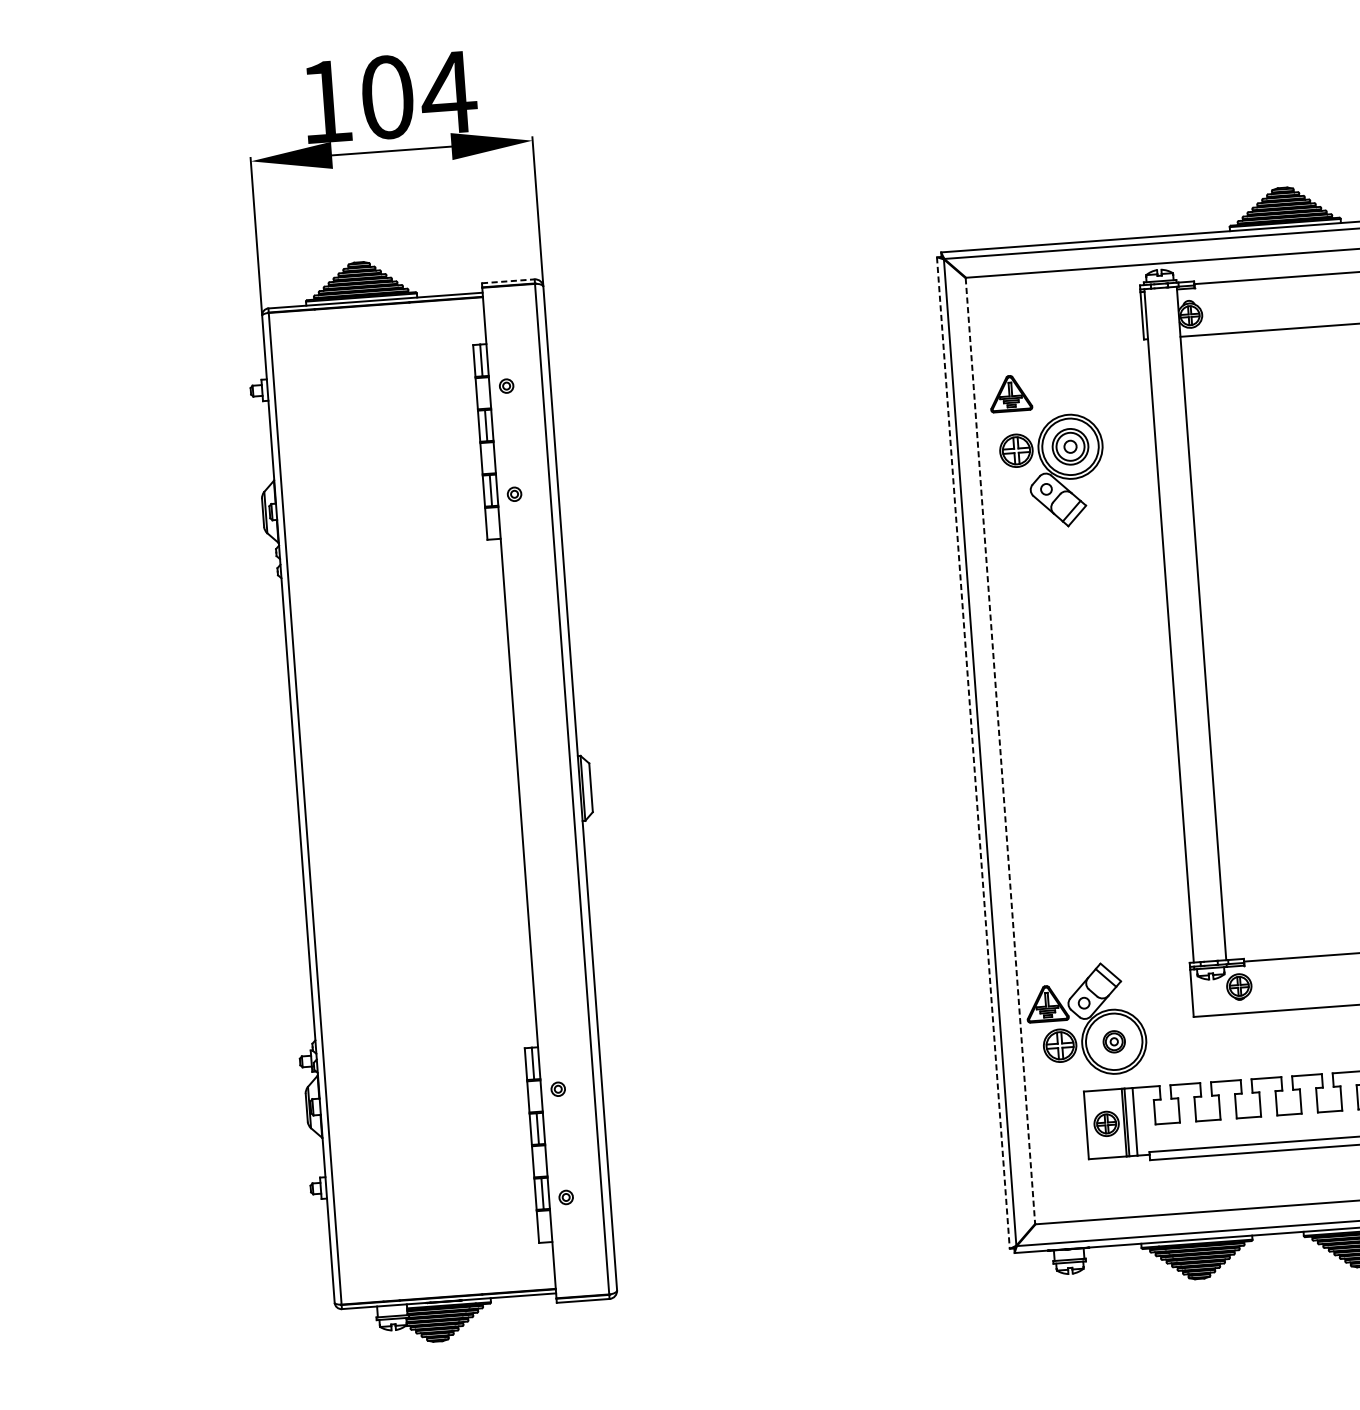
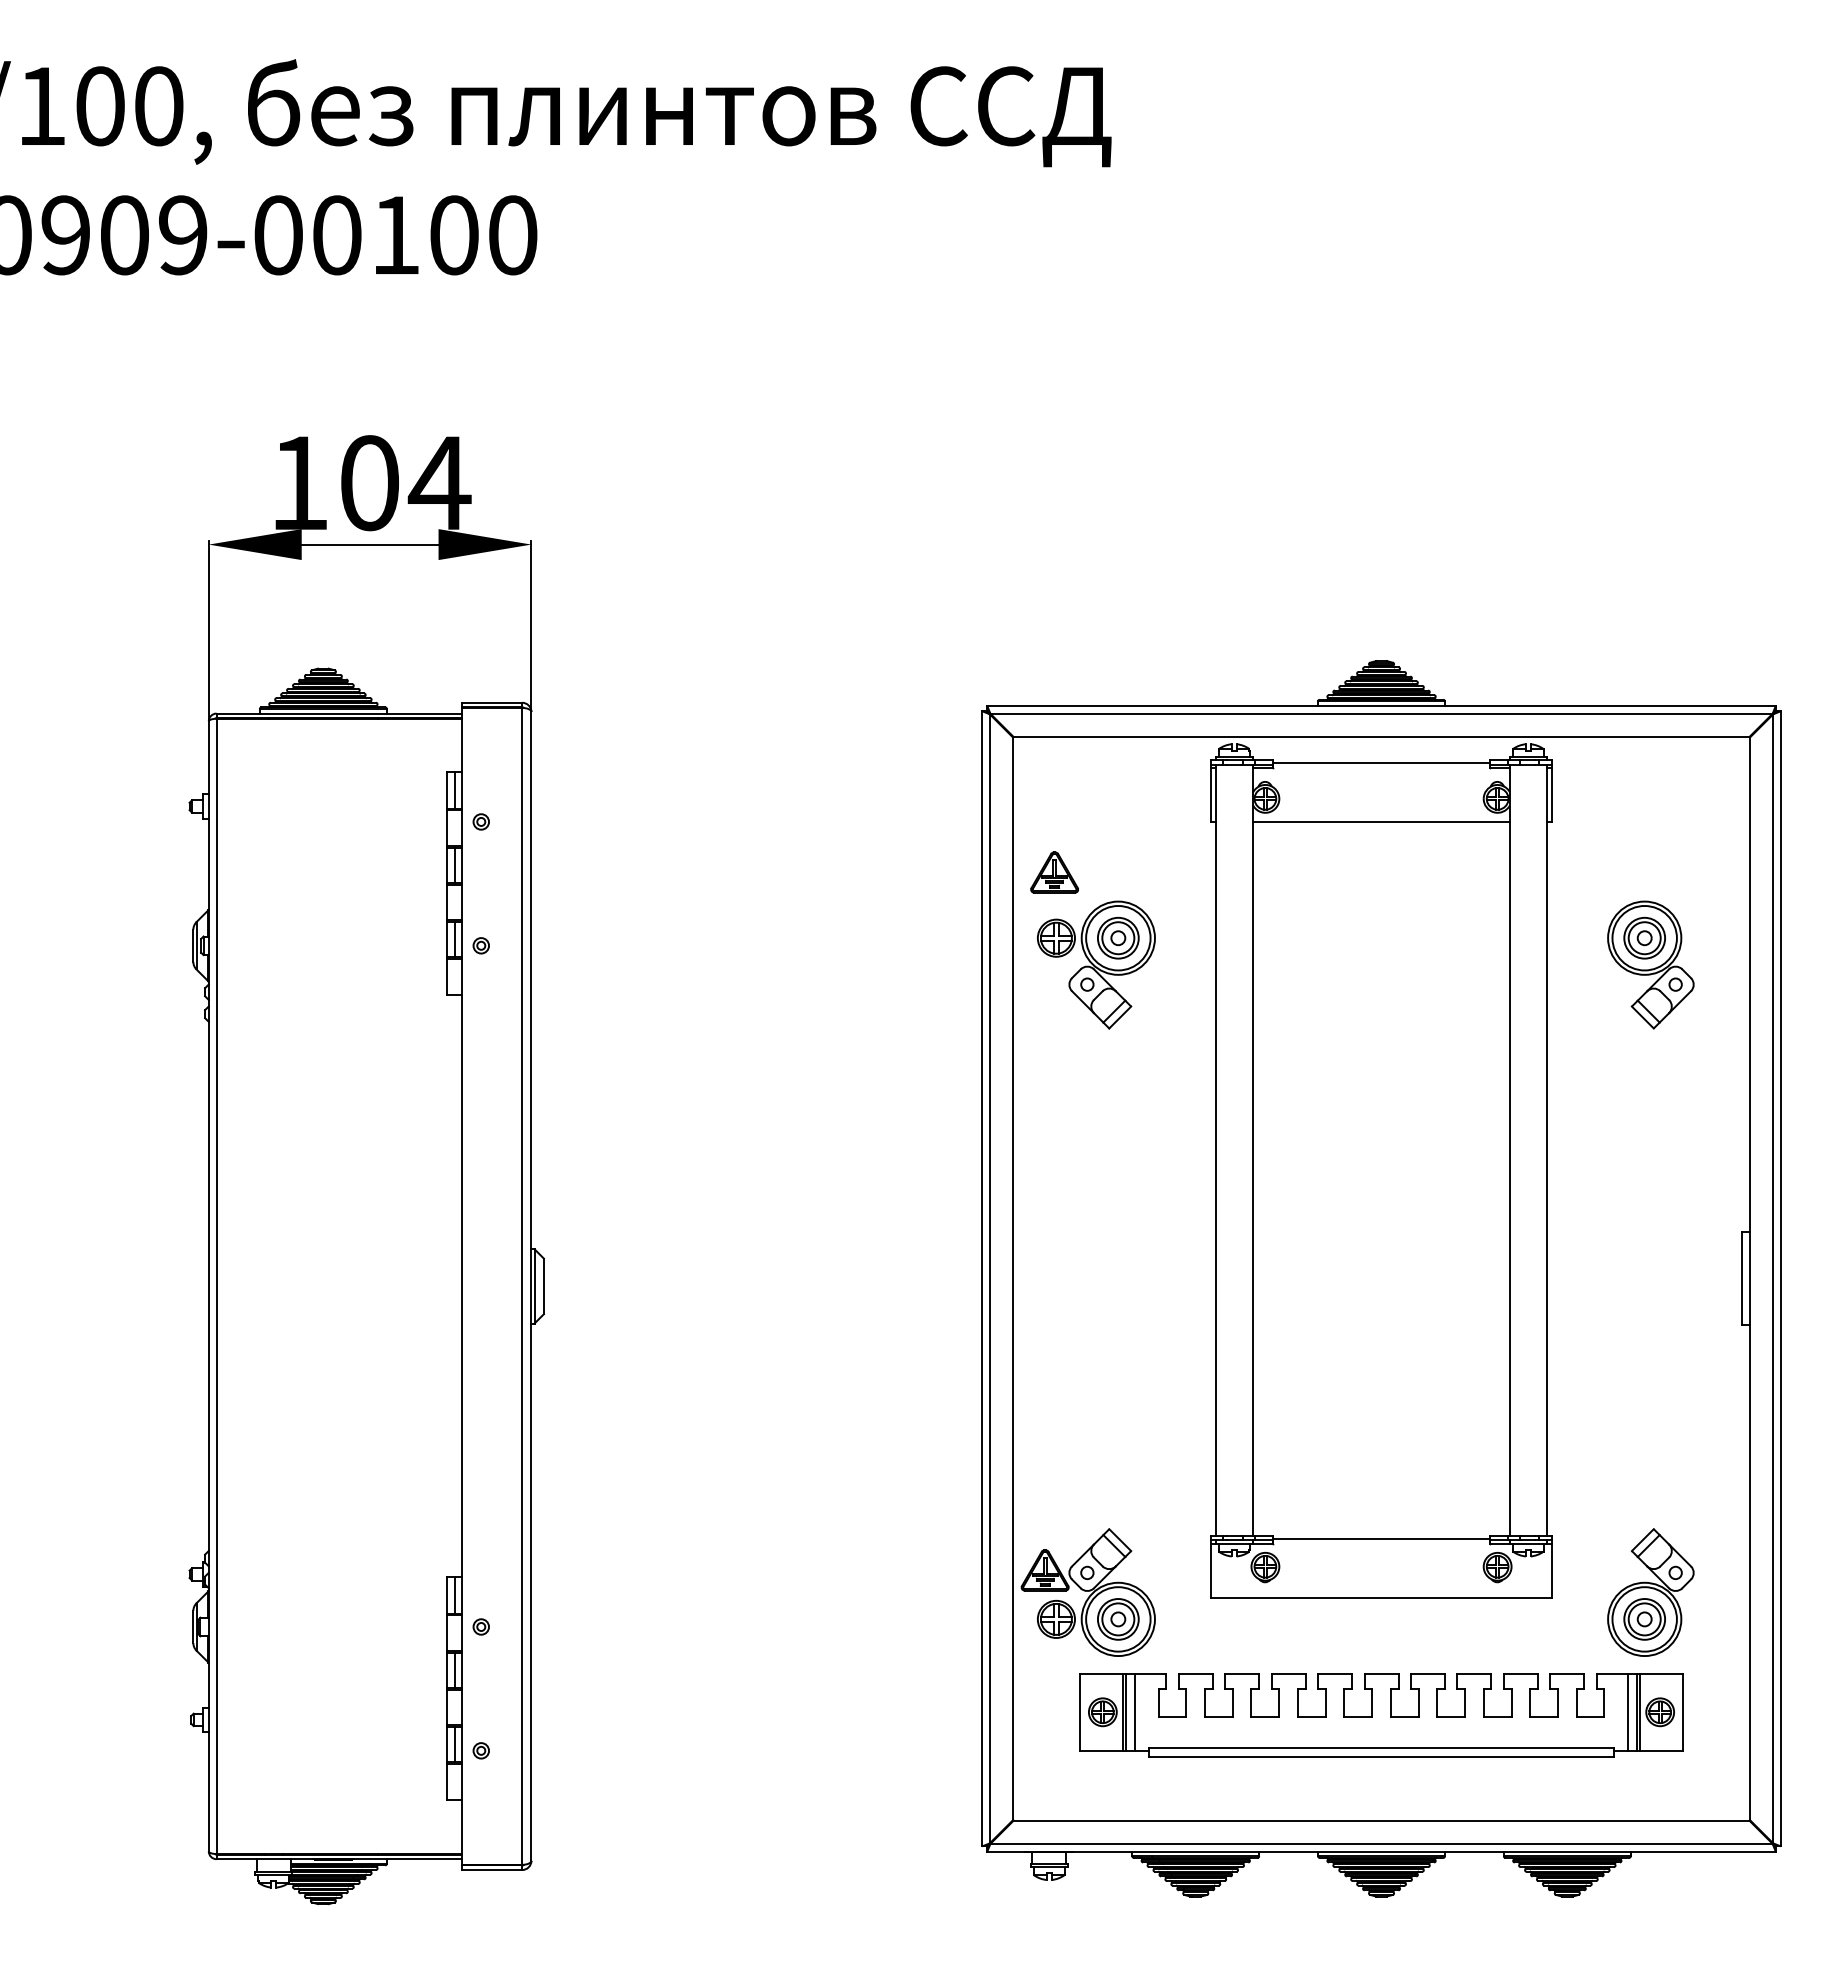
line: (508, 281) -> (492, 702), dashed -> solid
line: (1000, 751) -> (1013, 1279), dashed -> solid
line: (973, 752) -> (982, 1278), dashed -> solid
part: (1114, 1041) -> (1118, 1619), size x1.67

